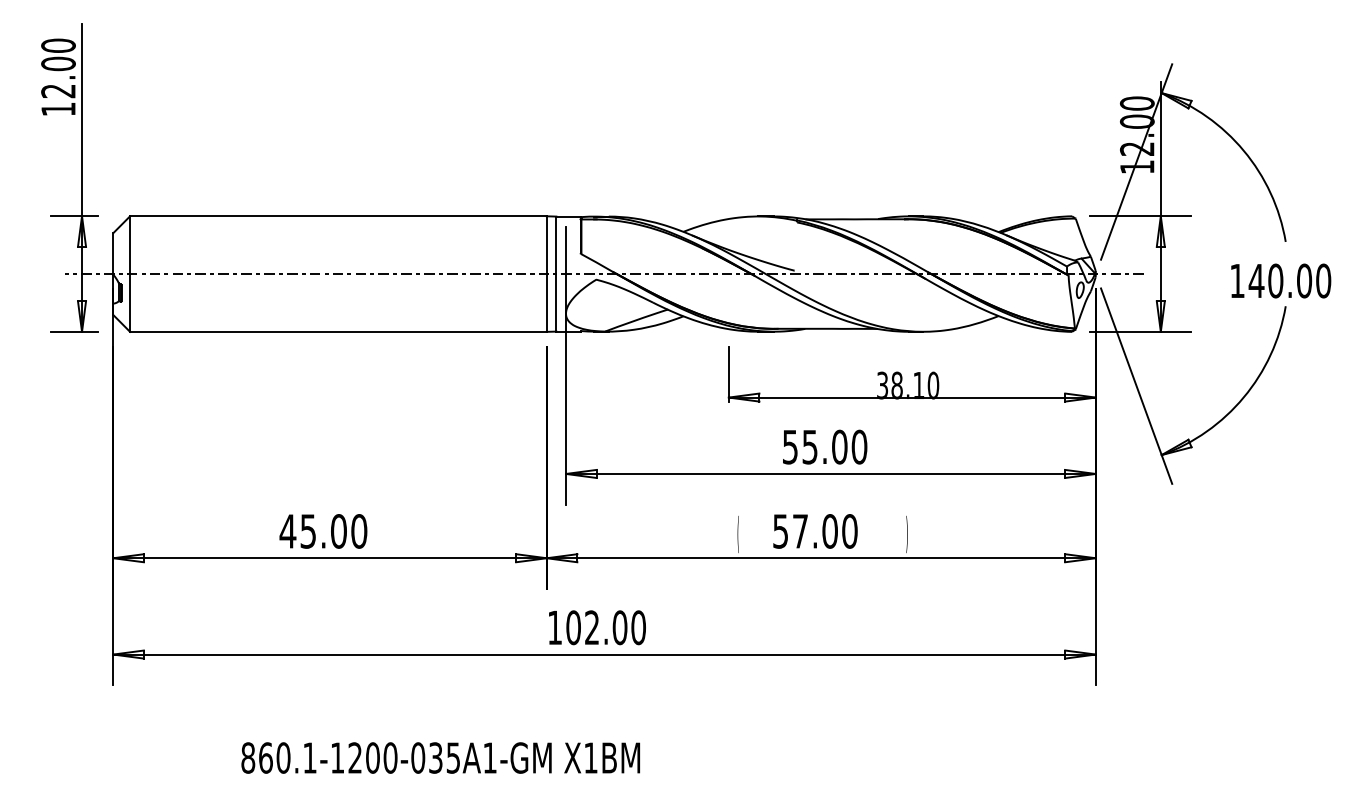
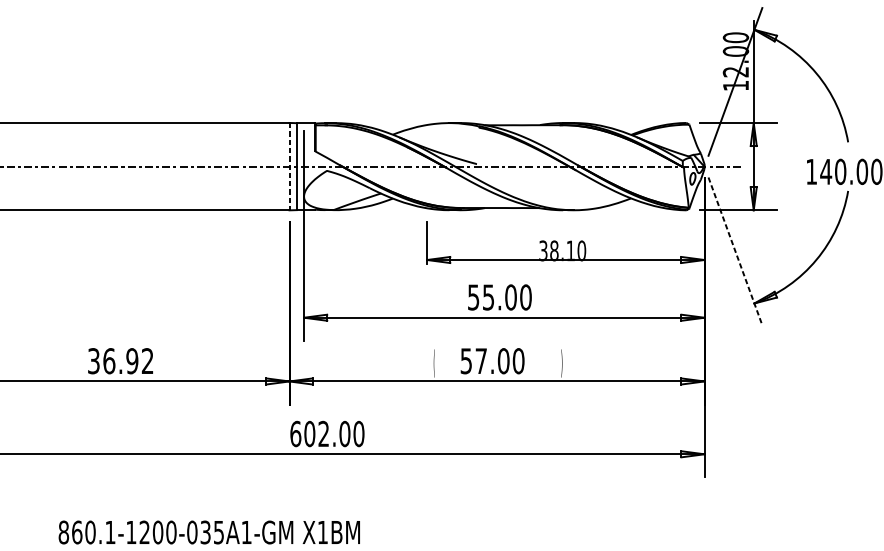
line: (546, 274) -> (289, 166), solid -> dashed
line: (1136, 386) -> (735, 251), solid -> dashed
text: (323, 531) -> (120, 361), 45.00 -> 36.92
text: (554, 627) -> (295, 433), 102.00 -> 602.00

